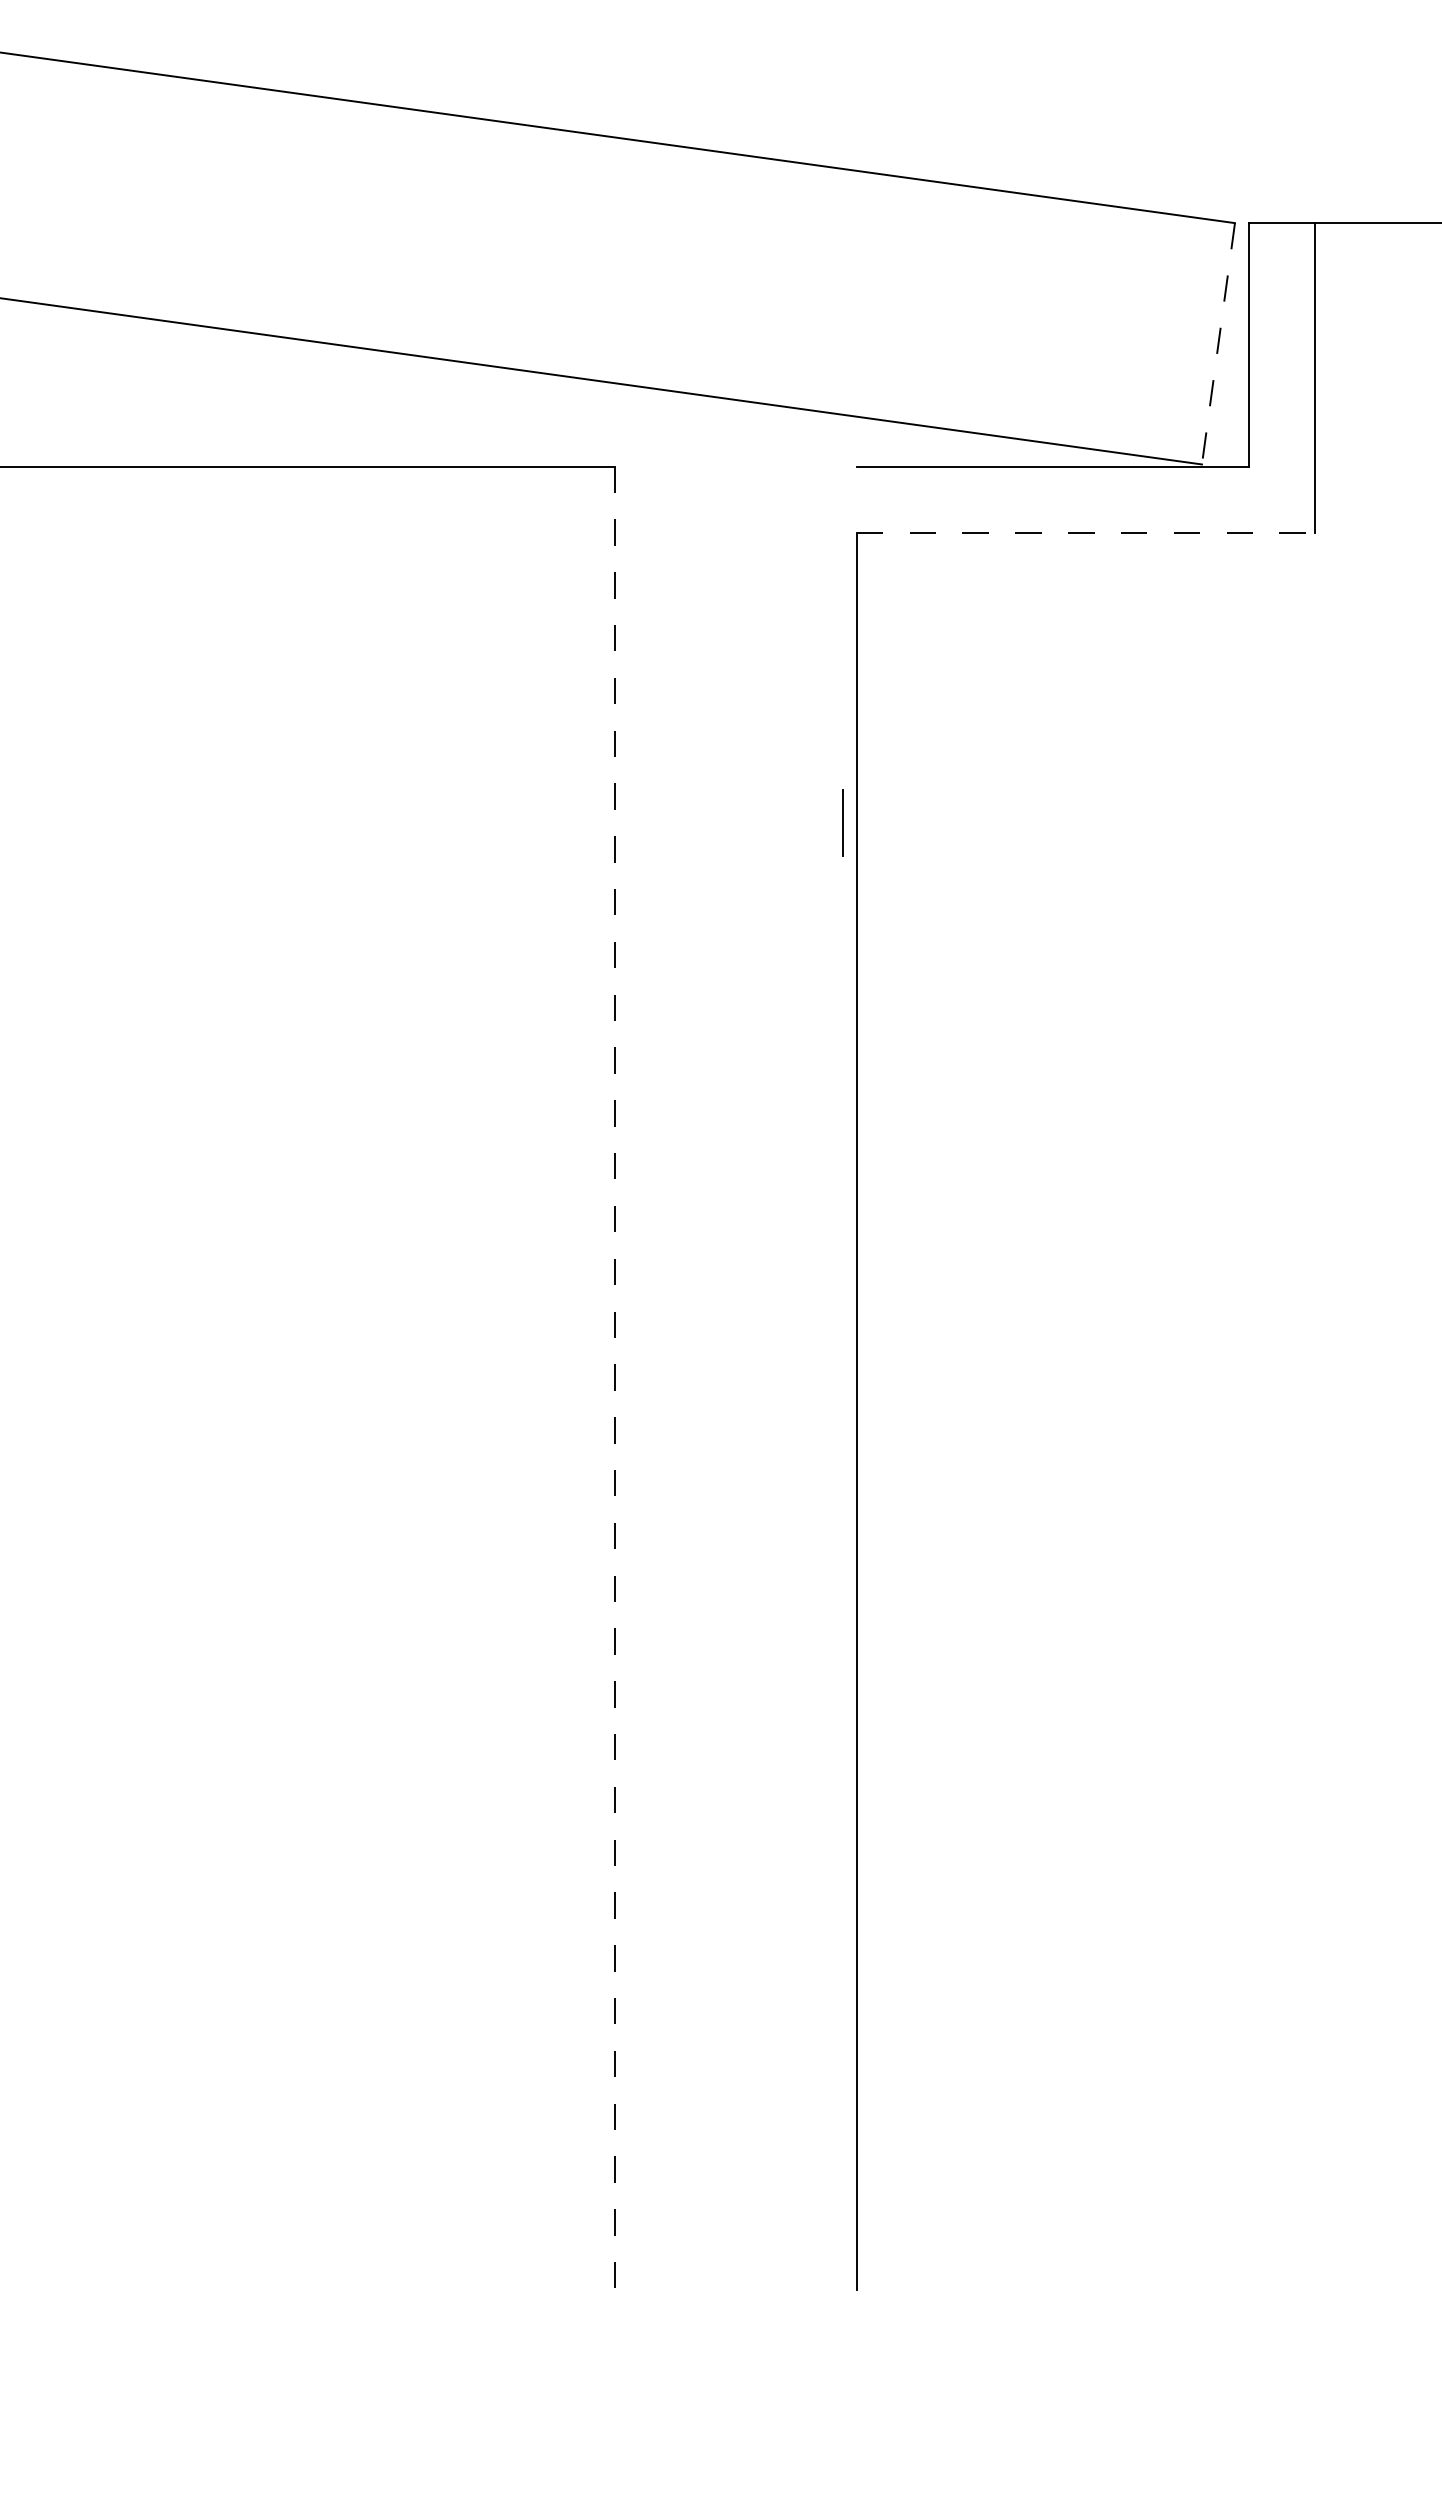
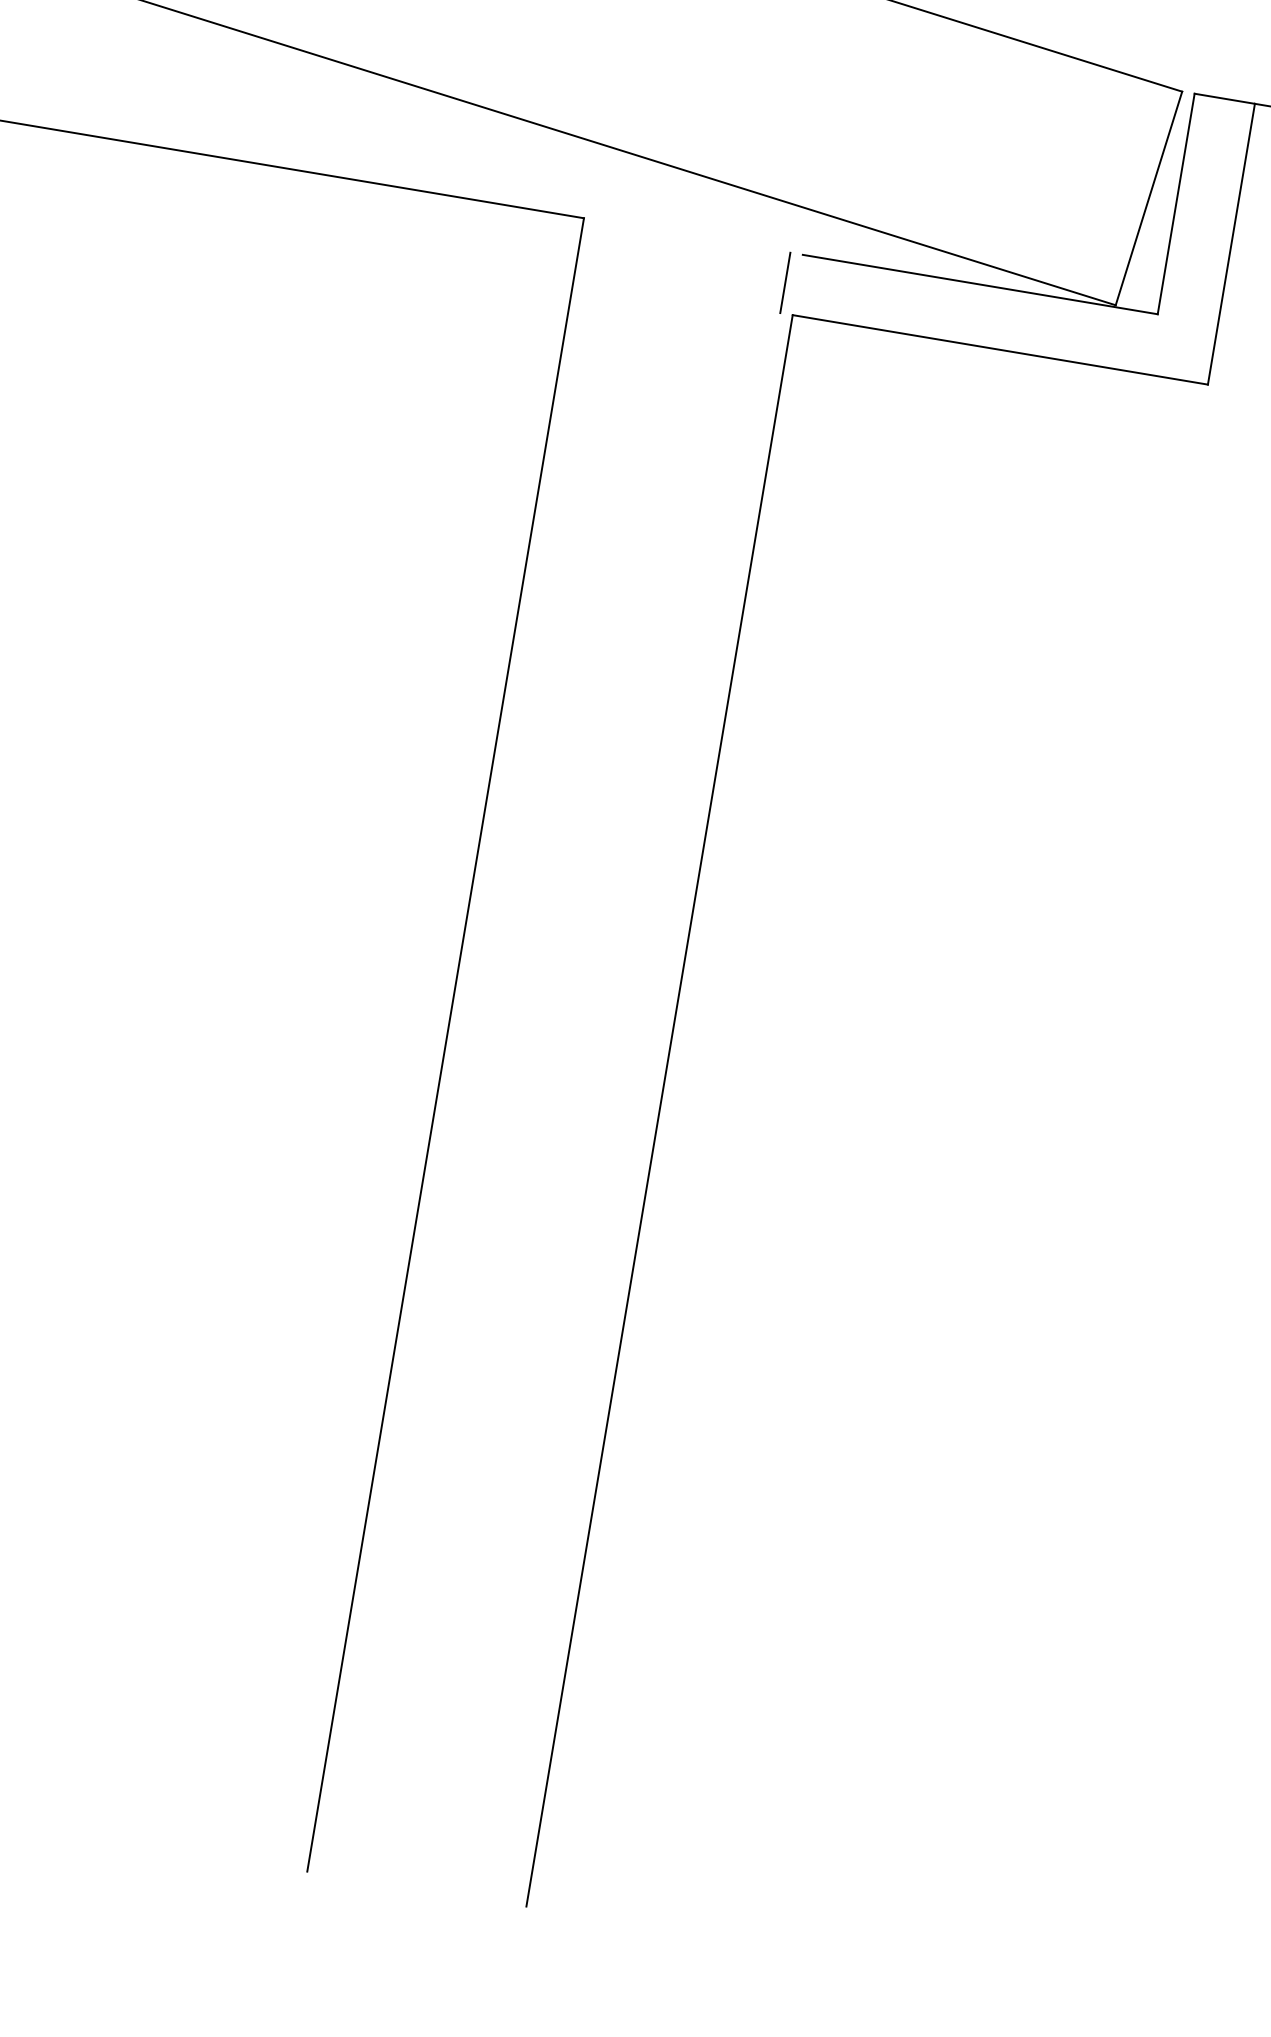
line: (1218, 343) -> (1149, 198), dashed -> solid
line: (1086, 533) -> (1000, 350), dashed -> solid
line: (842, 822) -> (784, 282), moved
line: (615, 1379) -> (445, 1045), dashed -> solid

